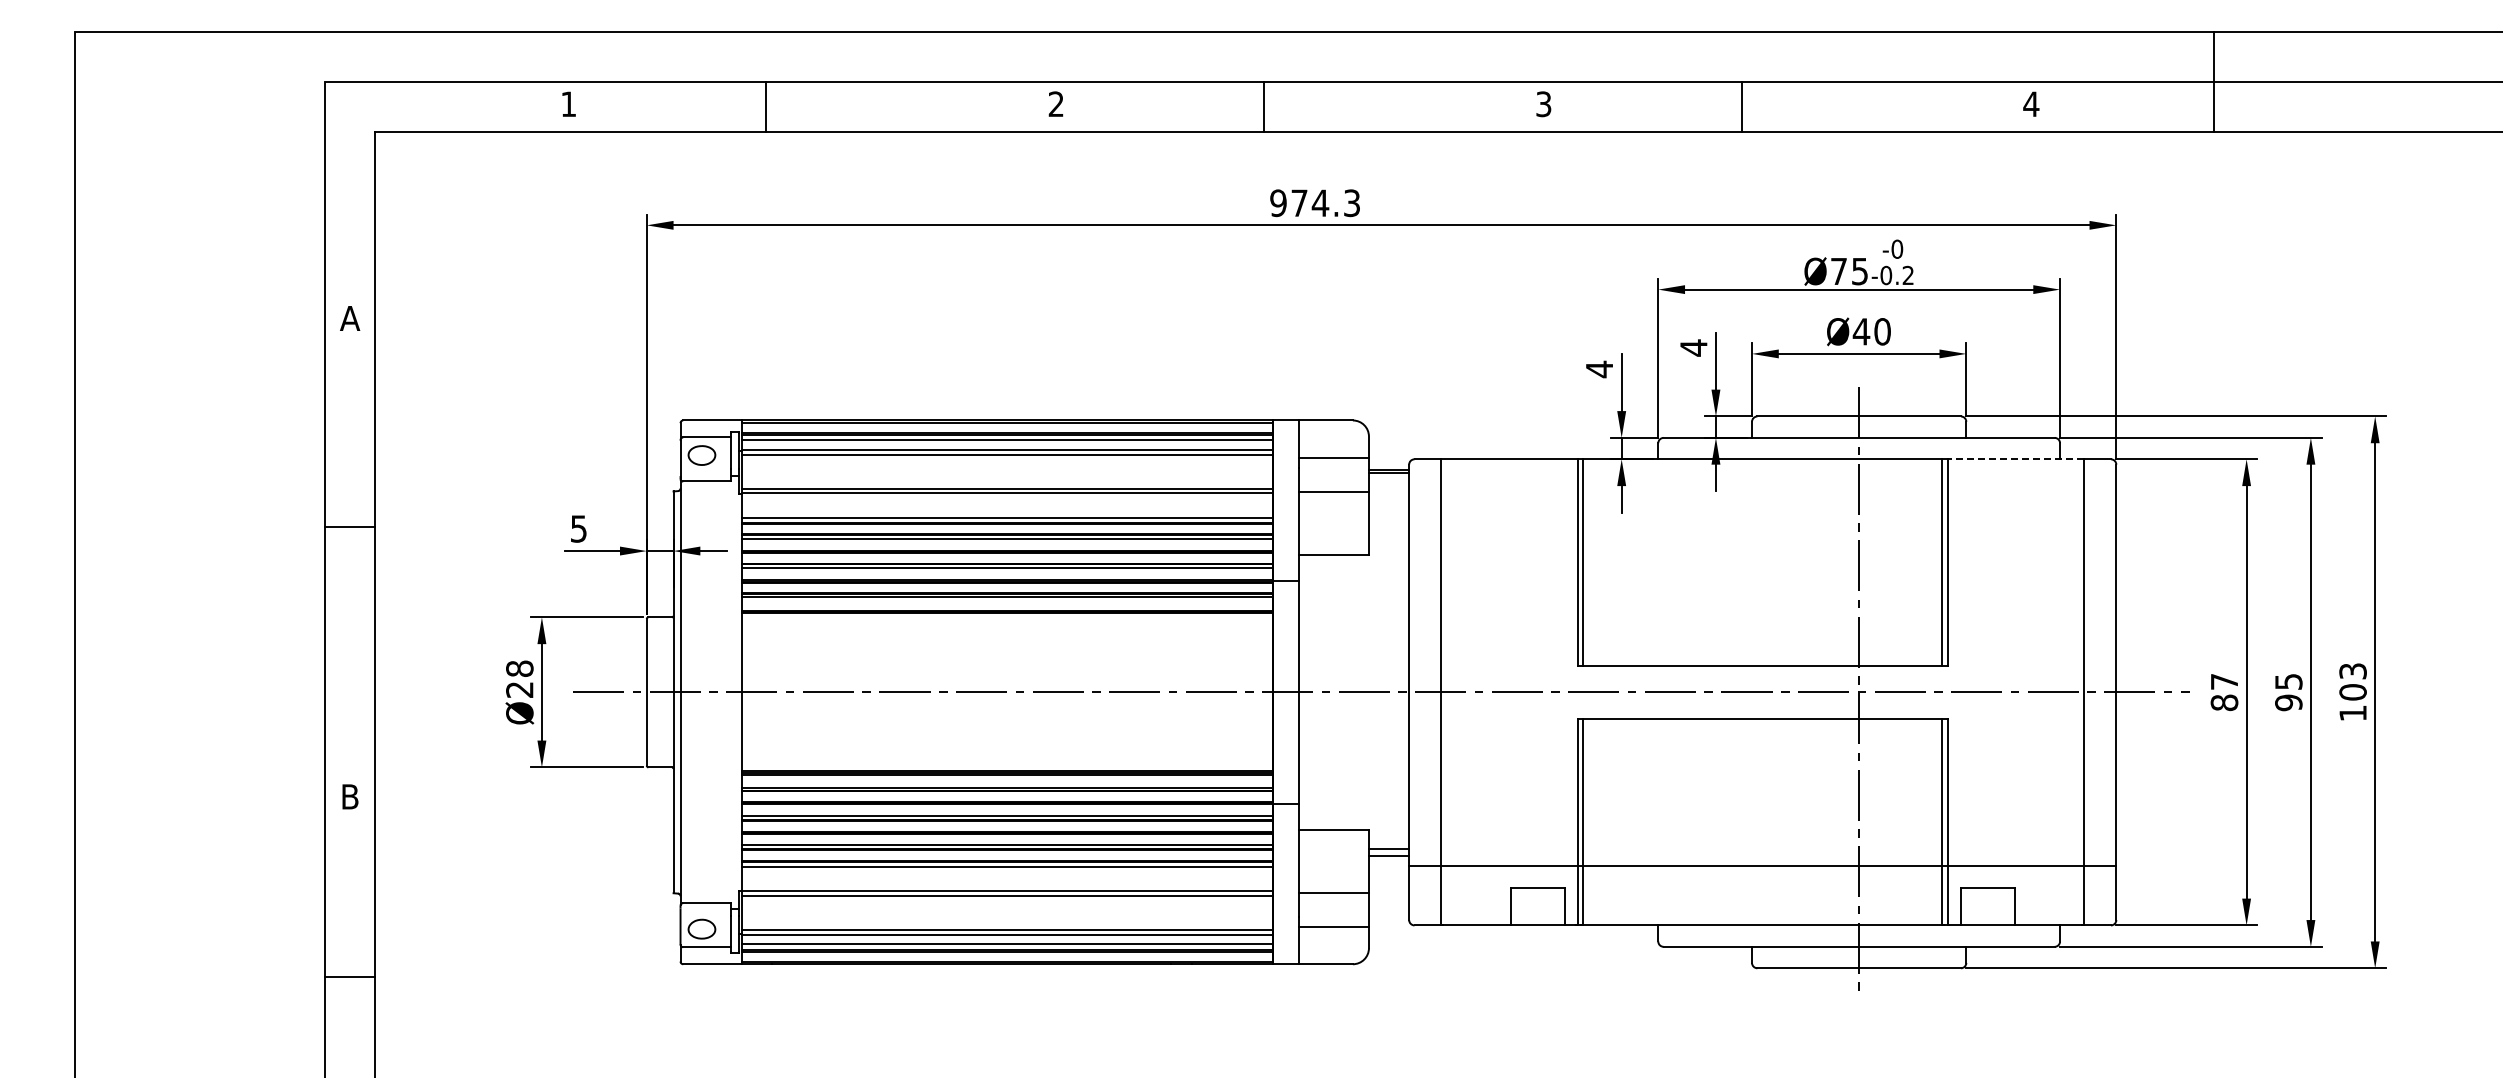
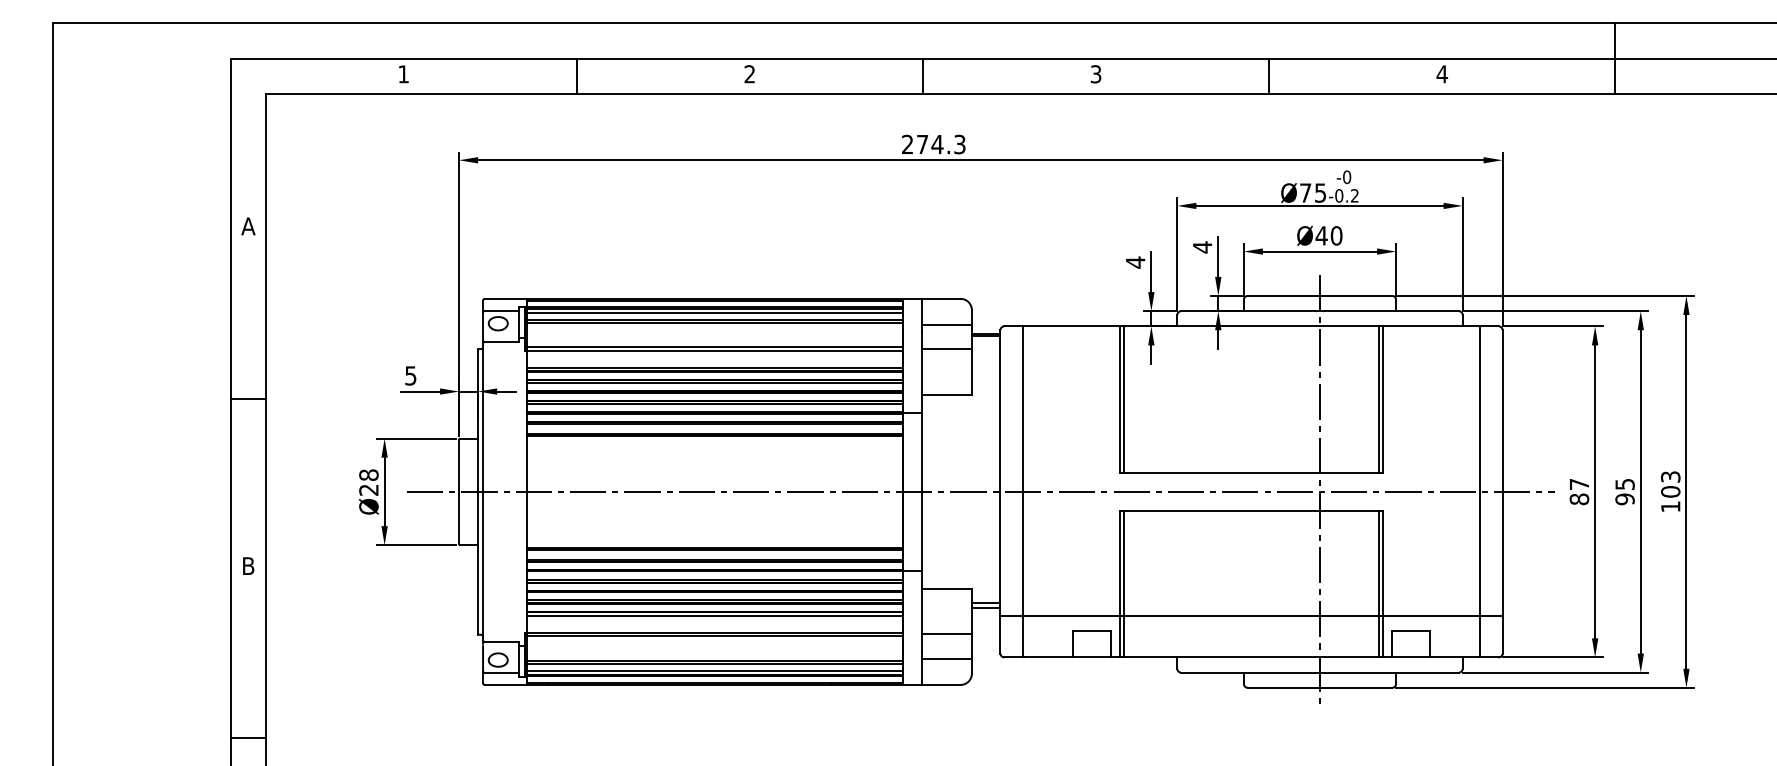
line: (2214, 82) -> (1615, 58), moved
line: (765, 107) -> (576, 76), moved
line: (1264, 107) -> (923, 76), moved
line: (1741, 107) -> (1269, 76), moved
text: (1278, 203) -> (907, 144), 974.3 -> 274.3
line: (2015, 459) -> (1431, 326), dashed -> solid
line: (350, 526) -> (248, 398), moved
line: (350, 977) -> (248, 738), moved

